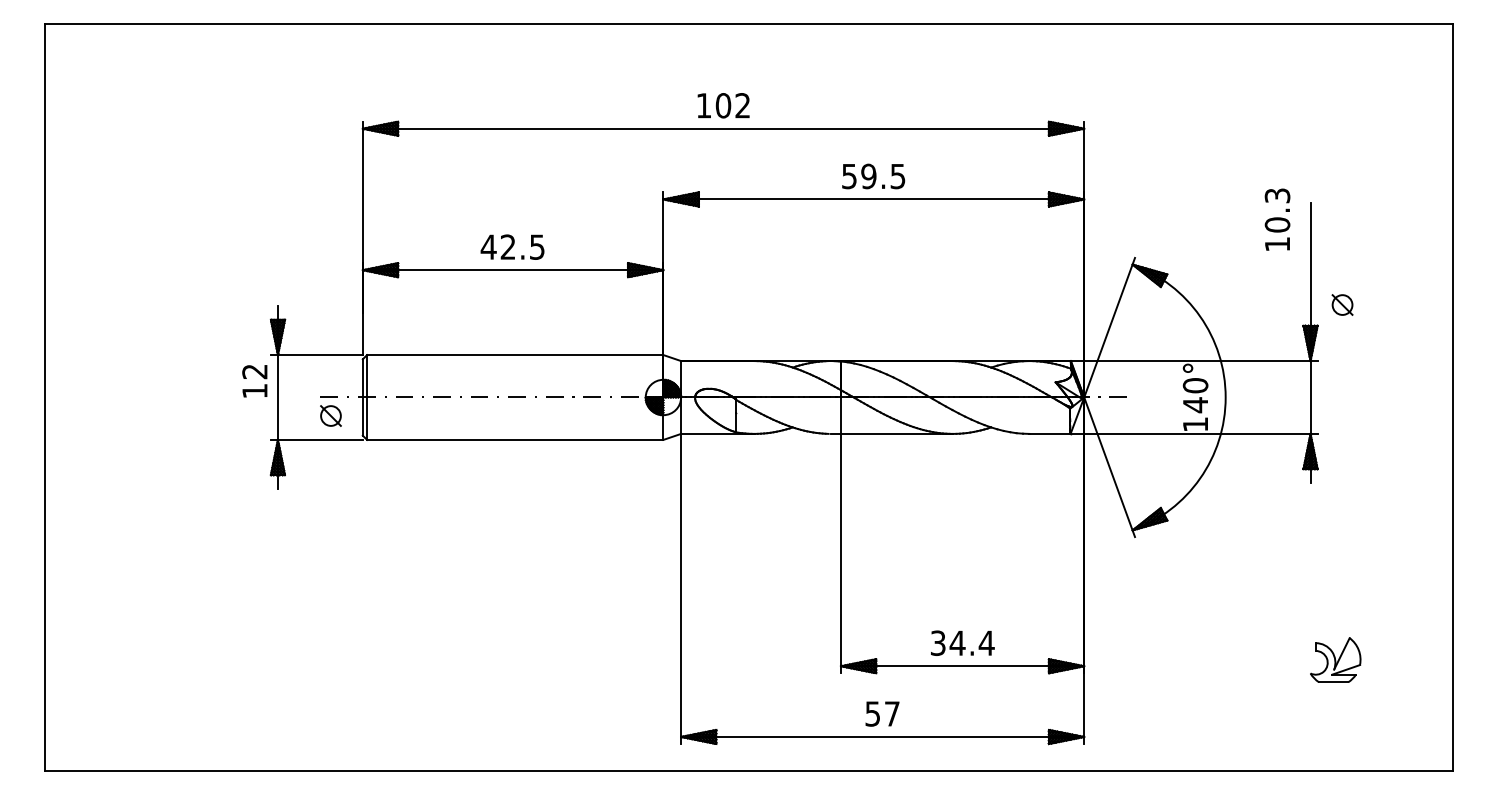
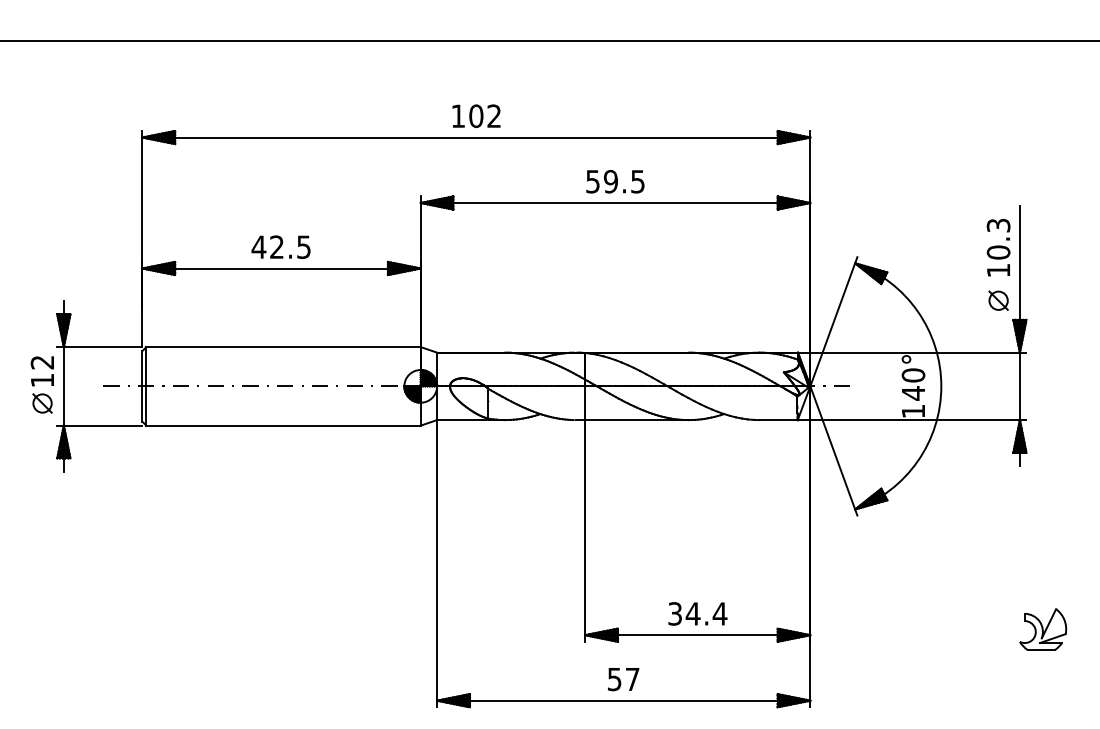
text: (1277, 219) -> (998, 247), moved
part: (1342, 304) -> (998, 300), moved
part: (330, 415) -> (42, 403), moved

